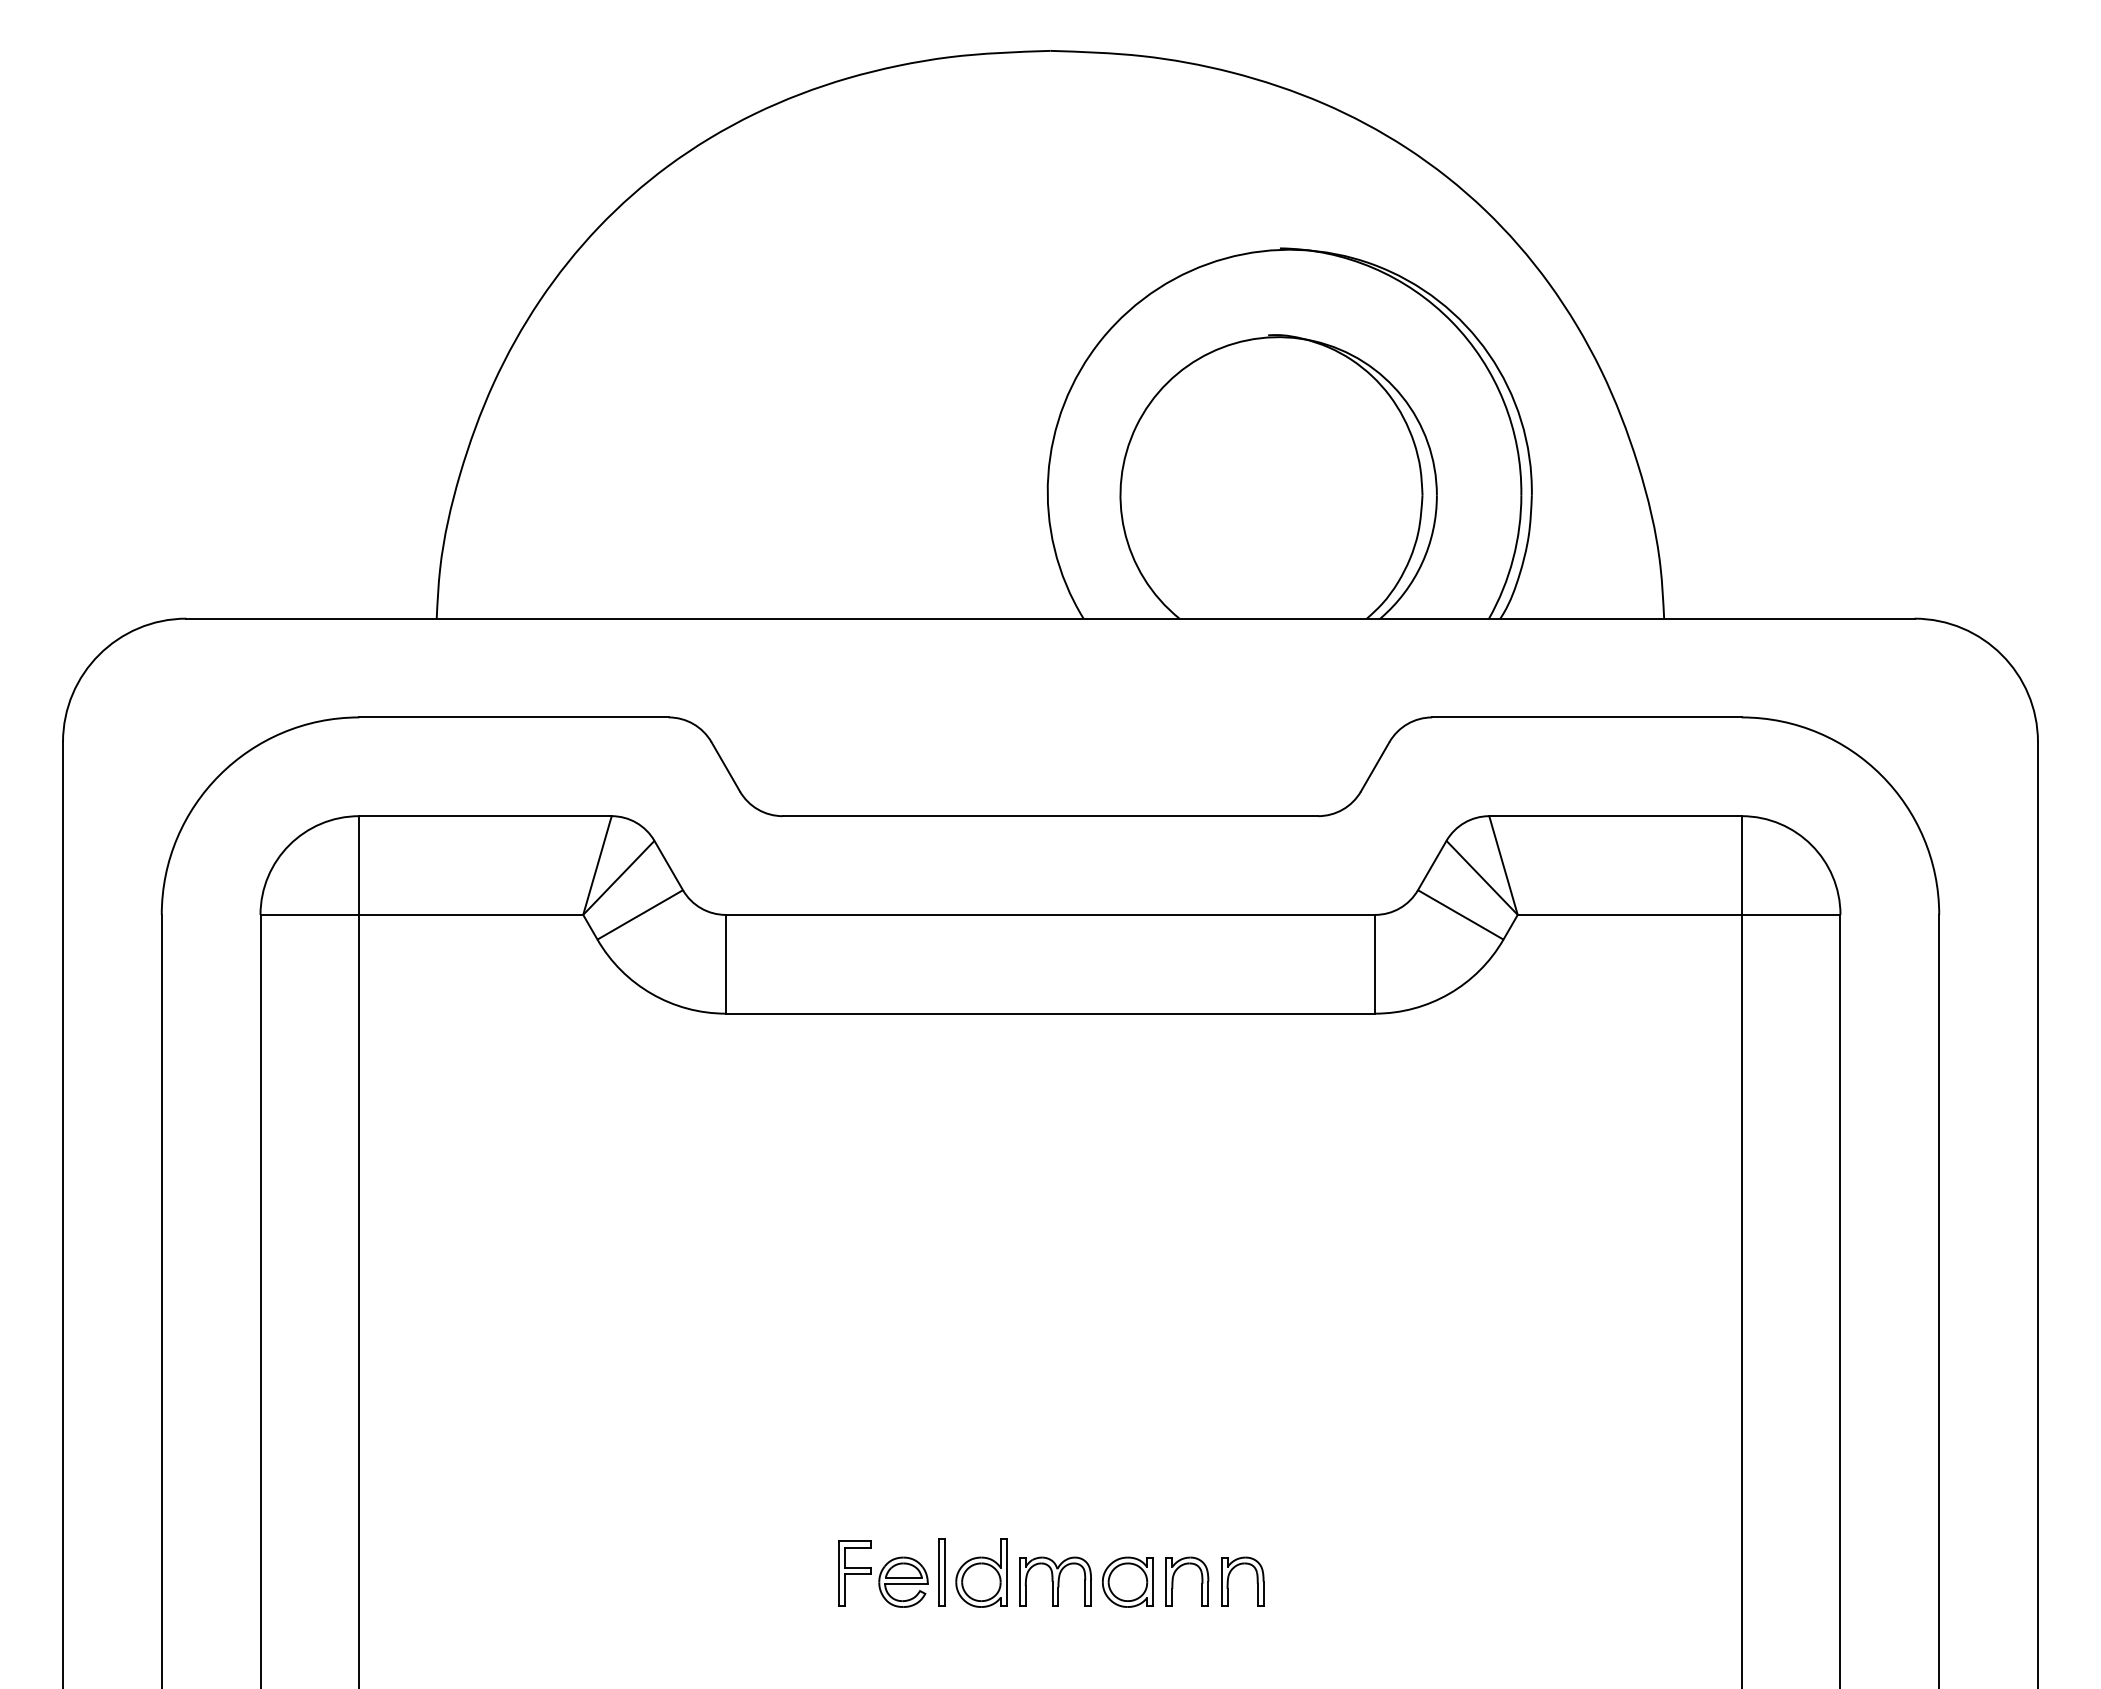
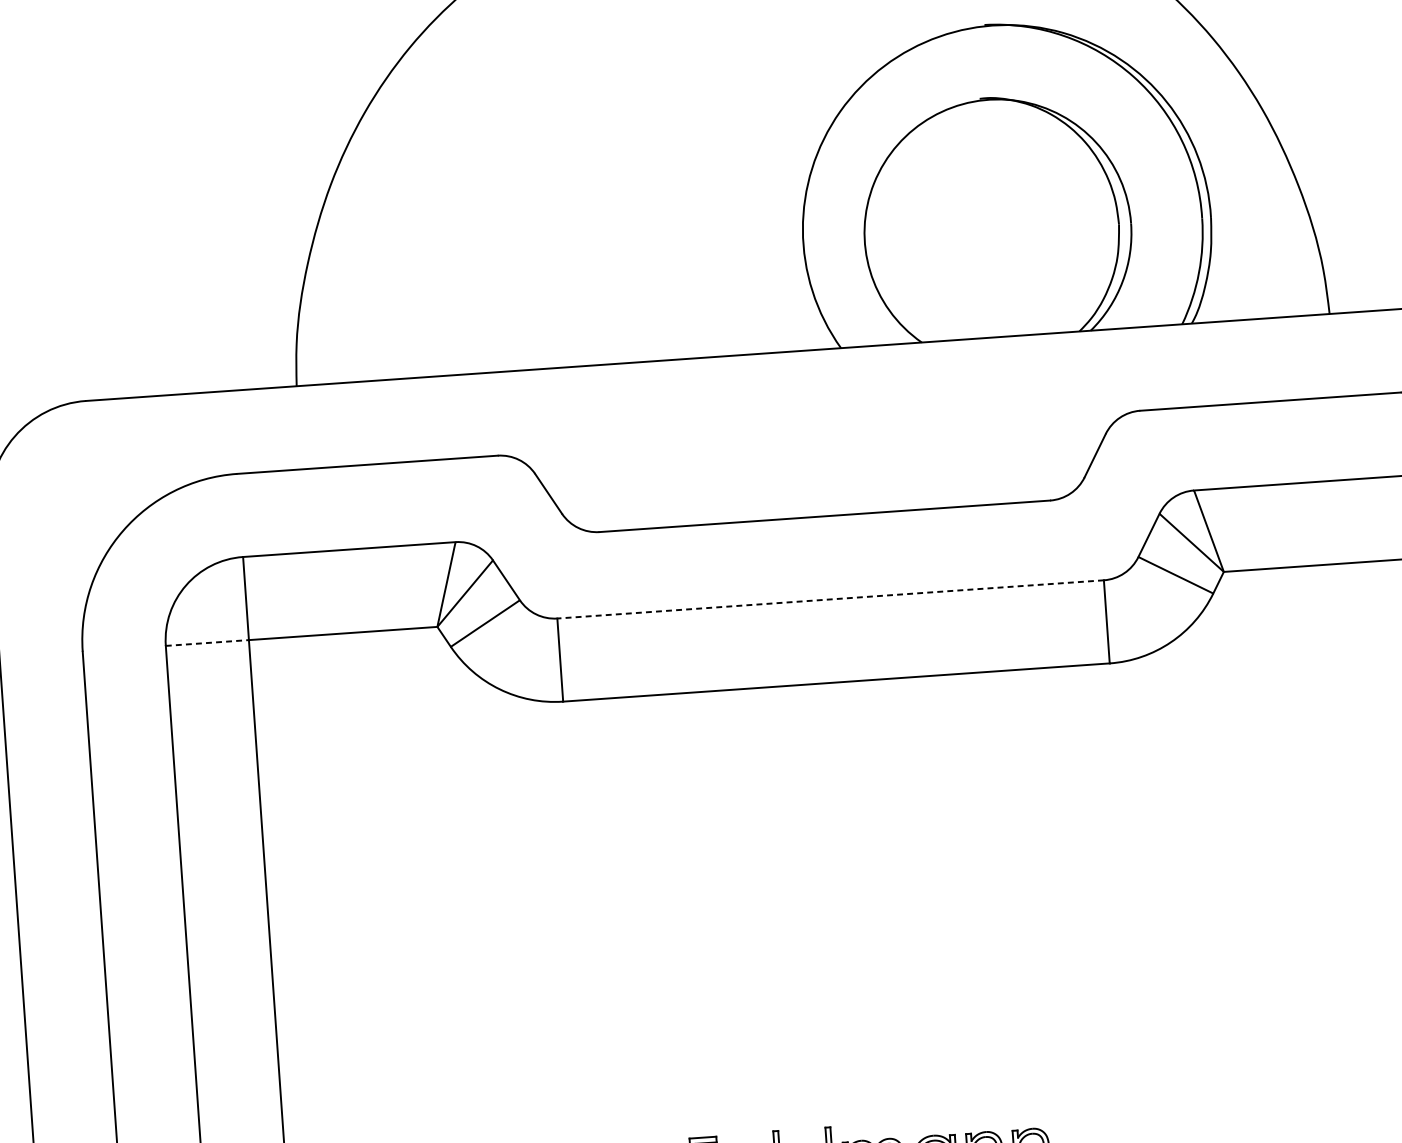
line: (310, 914) -> (207, 642), solid -> dashed
line: (1050, 914) -> (830, 599), solid -> dashed

